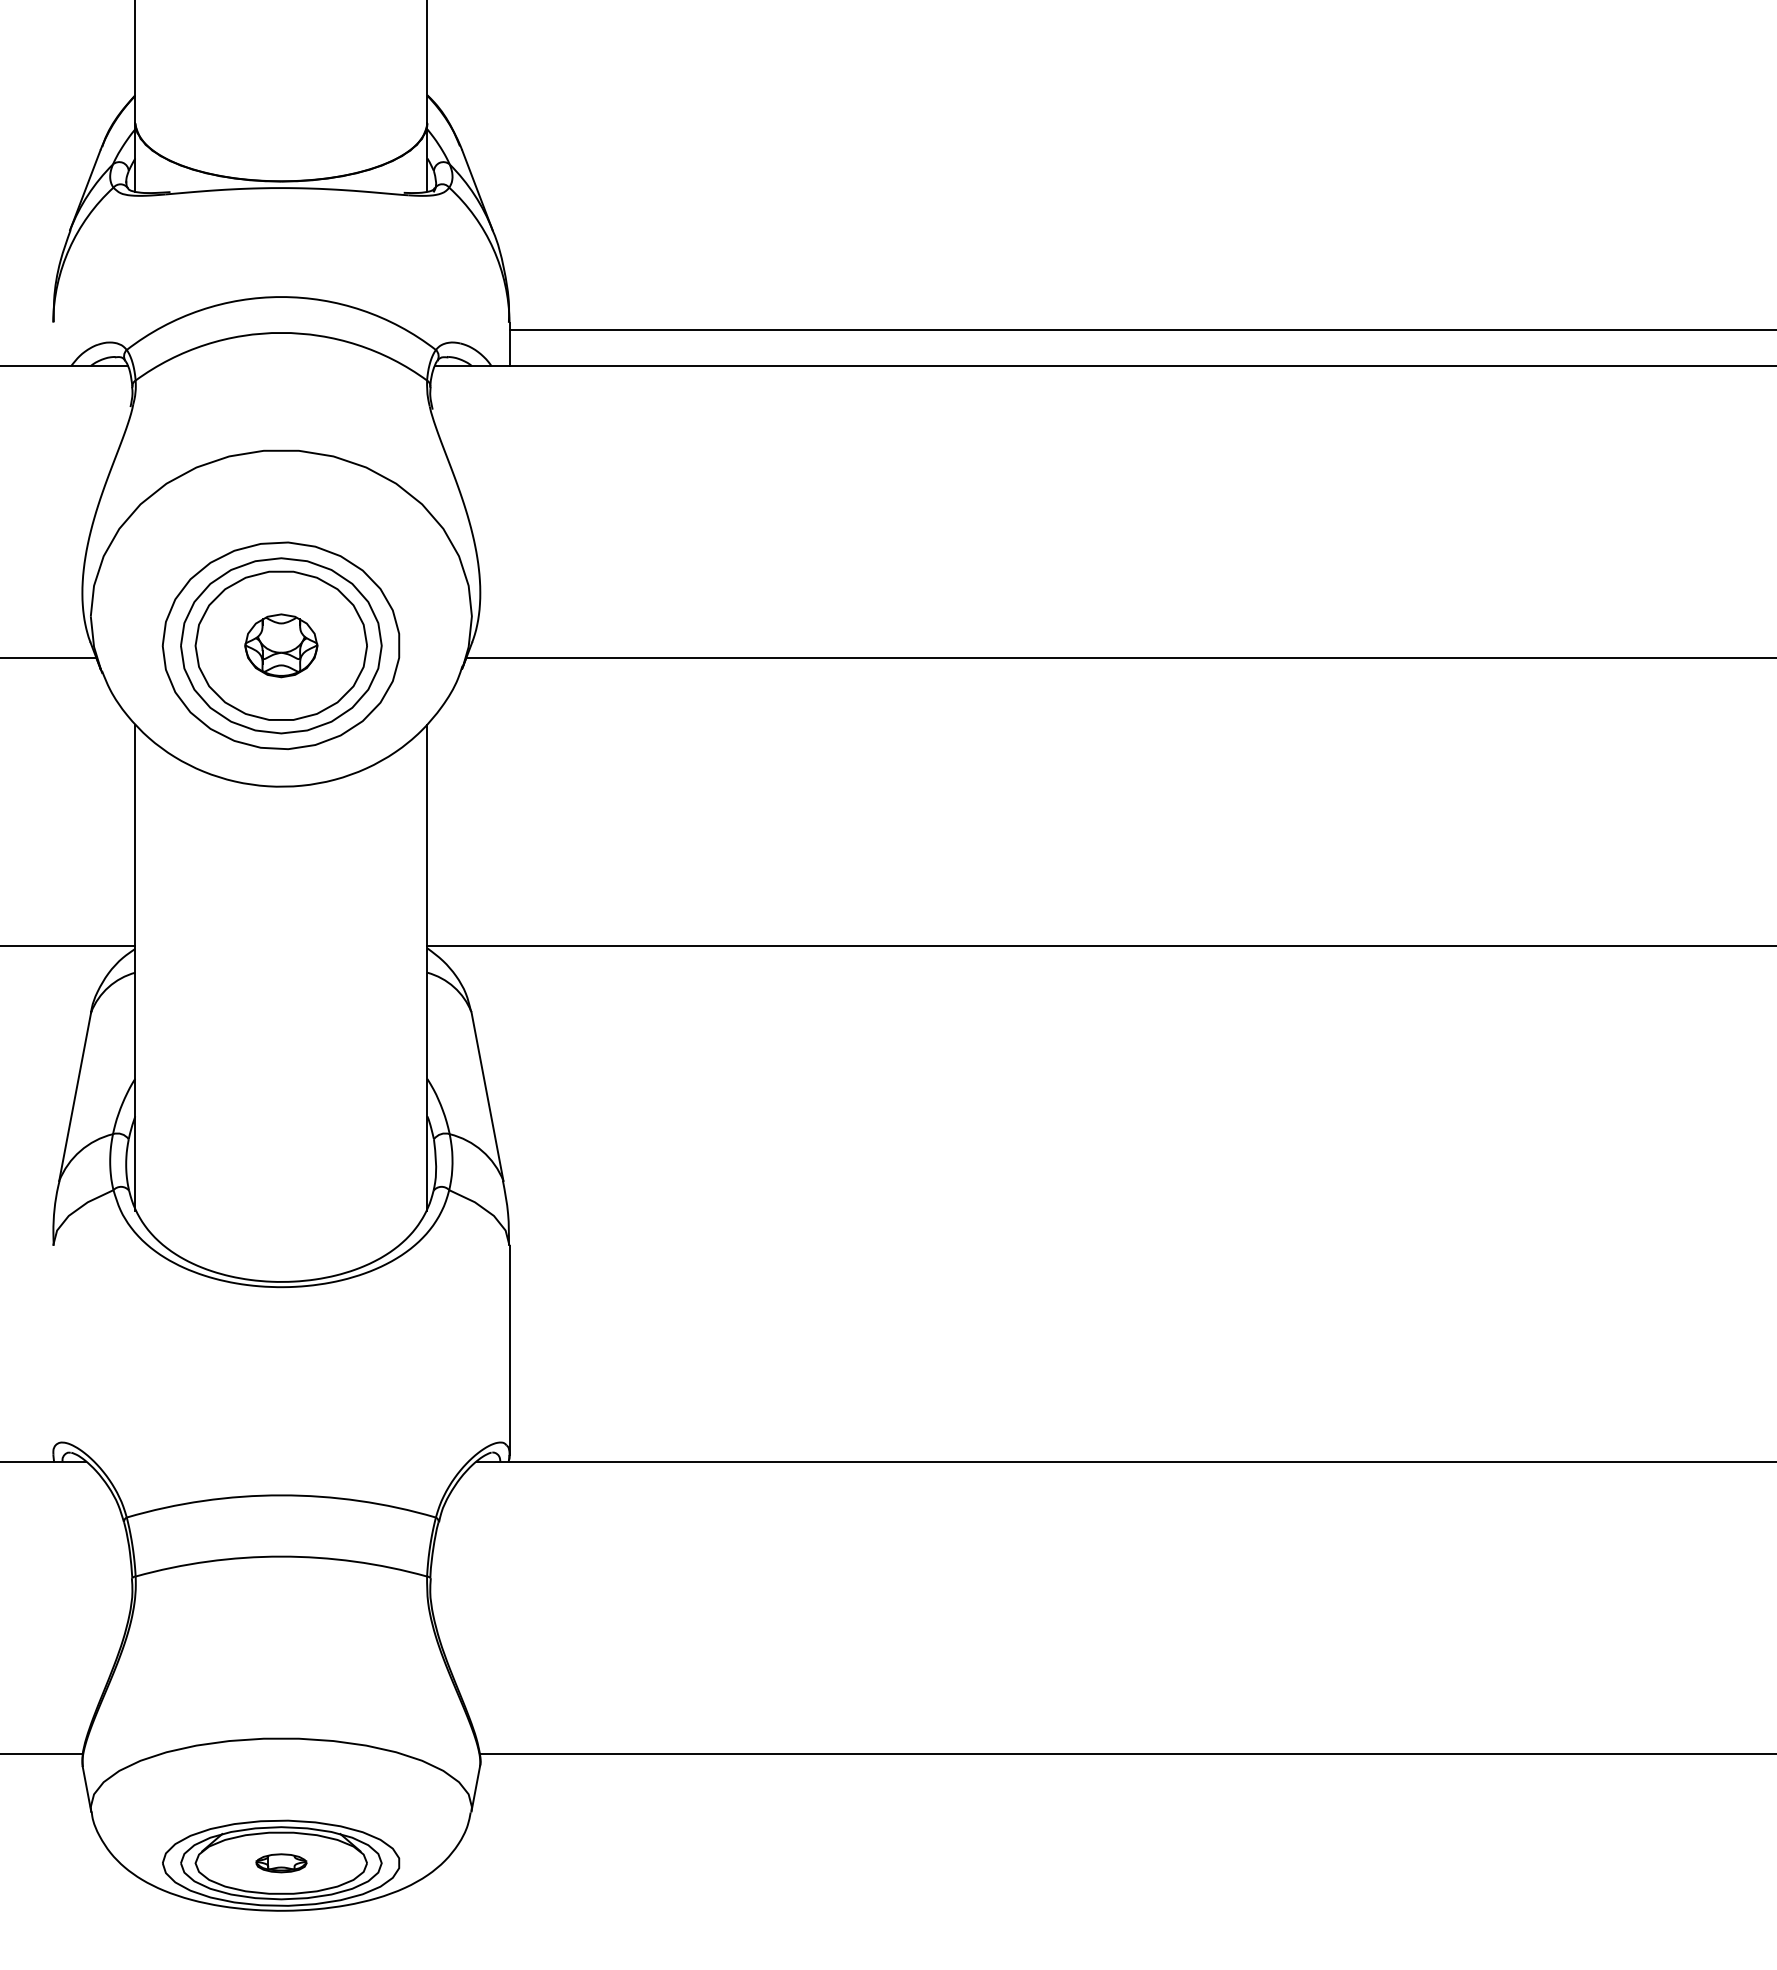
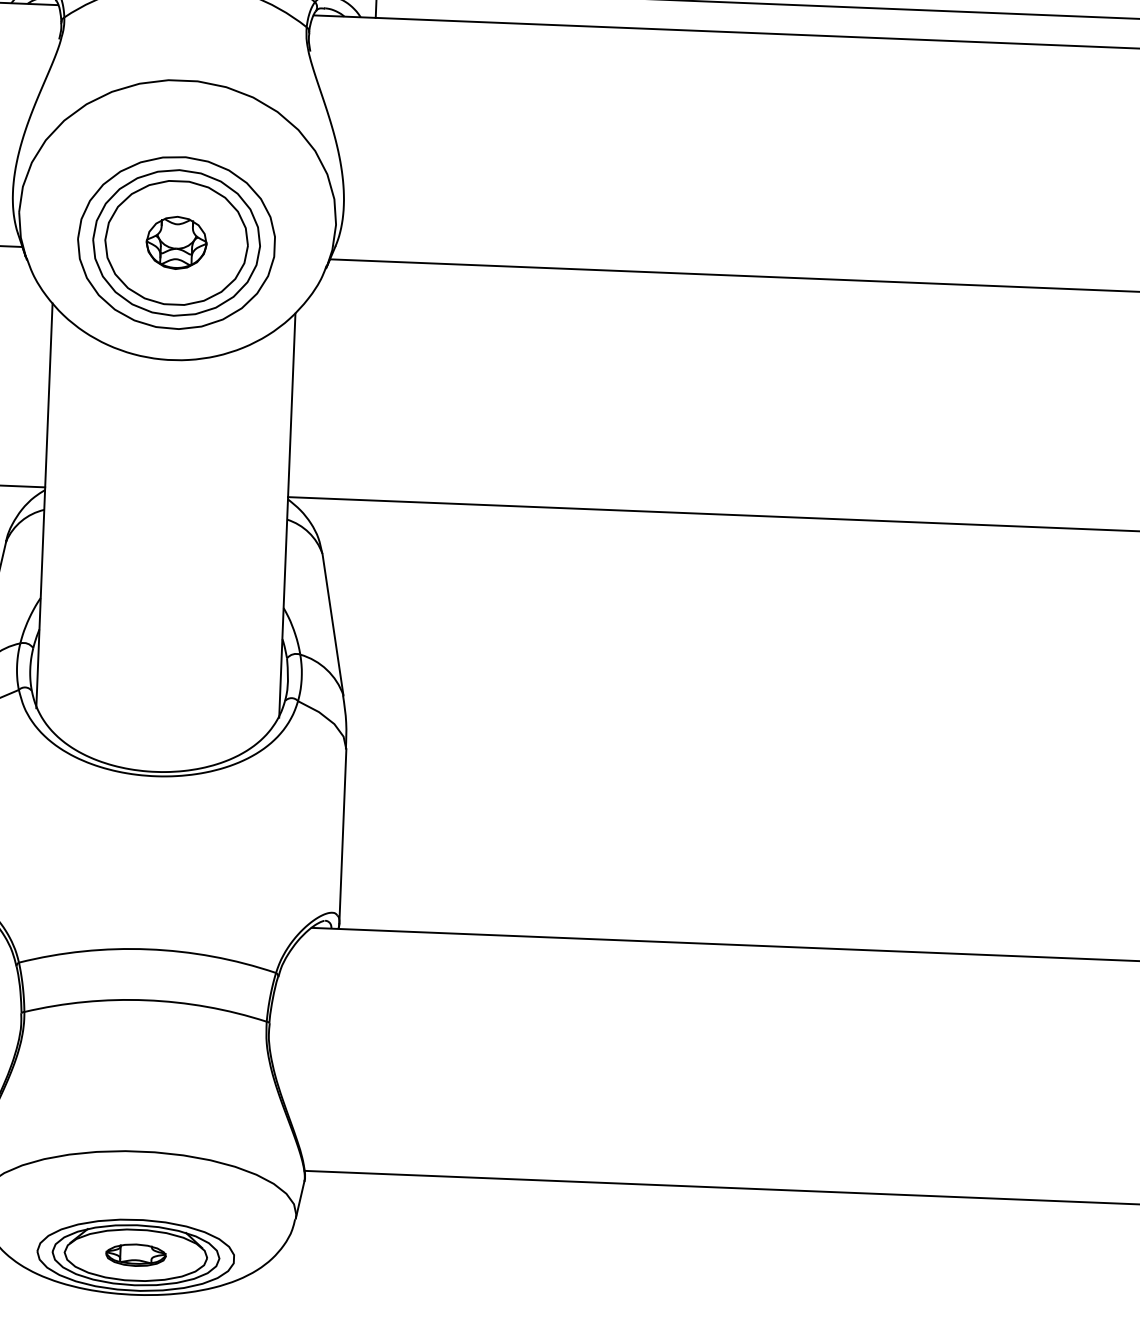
part: (281, 1863) -> (136, 1255), size x1.43

